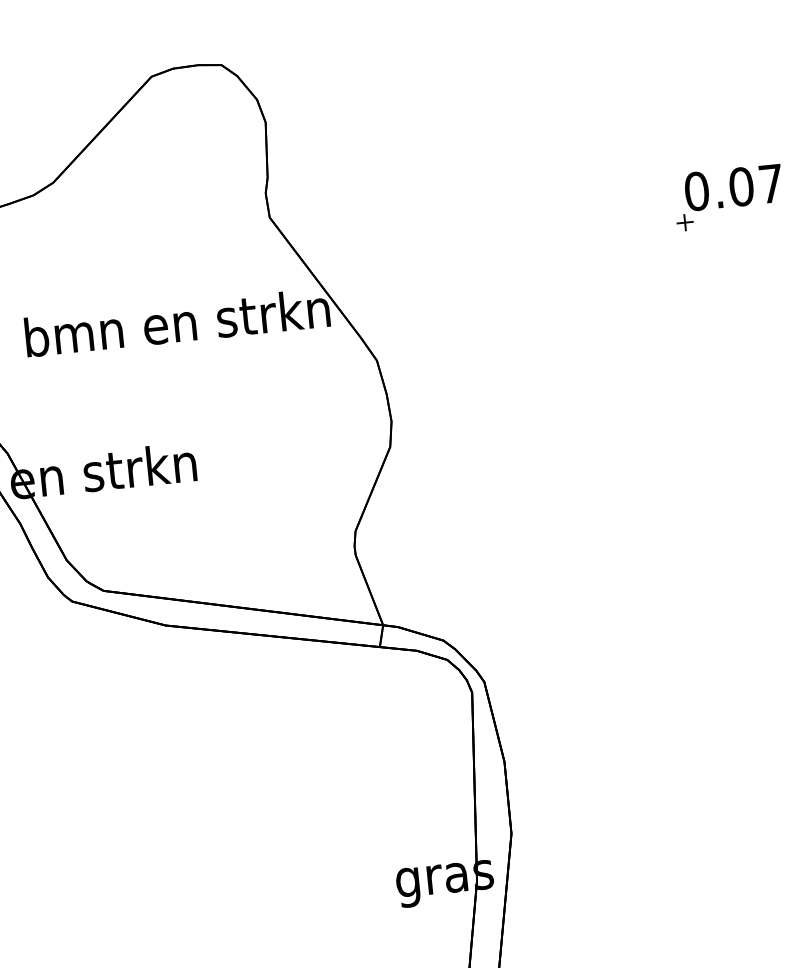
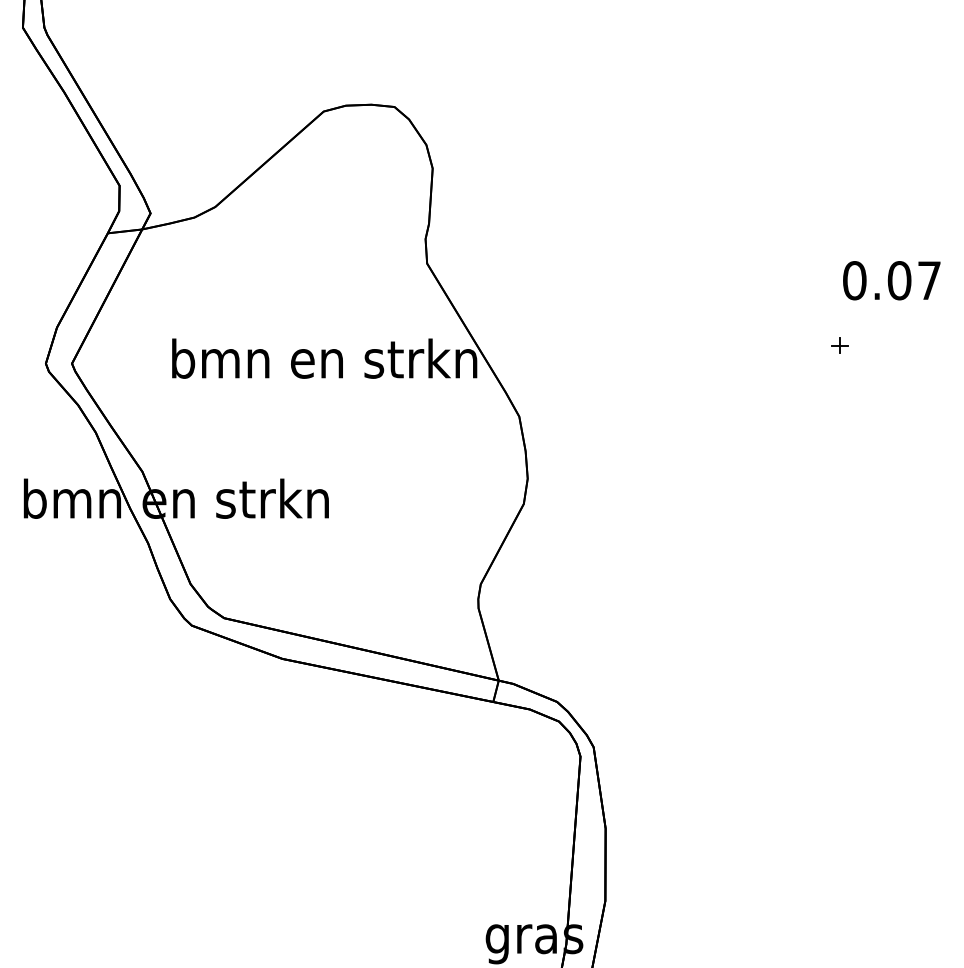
part: (684, 222) -> (839, 345), moved

